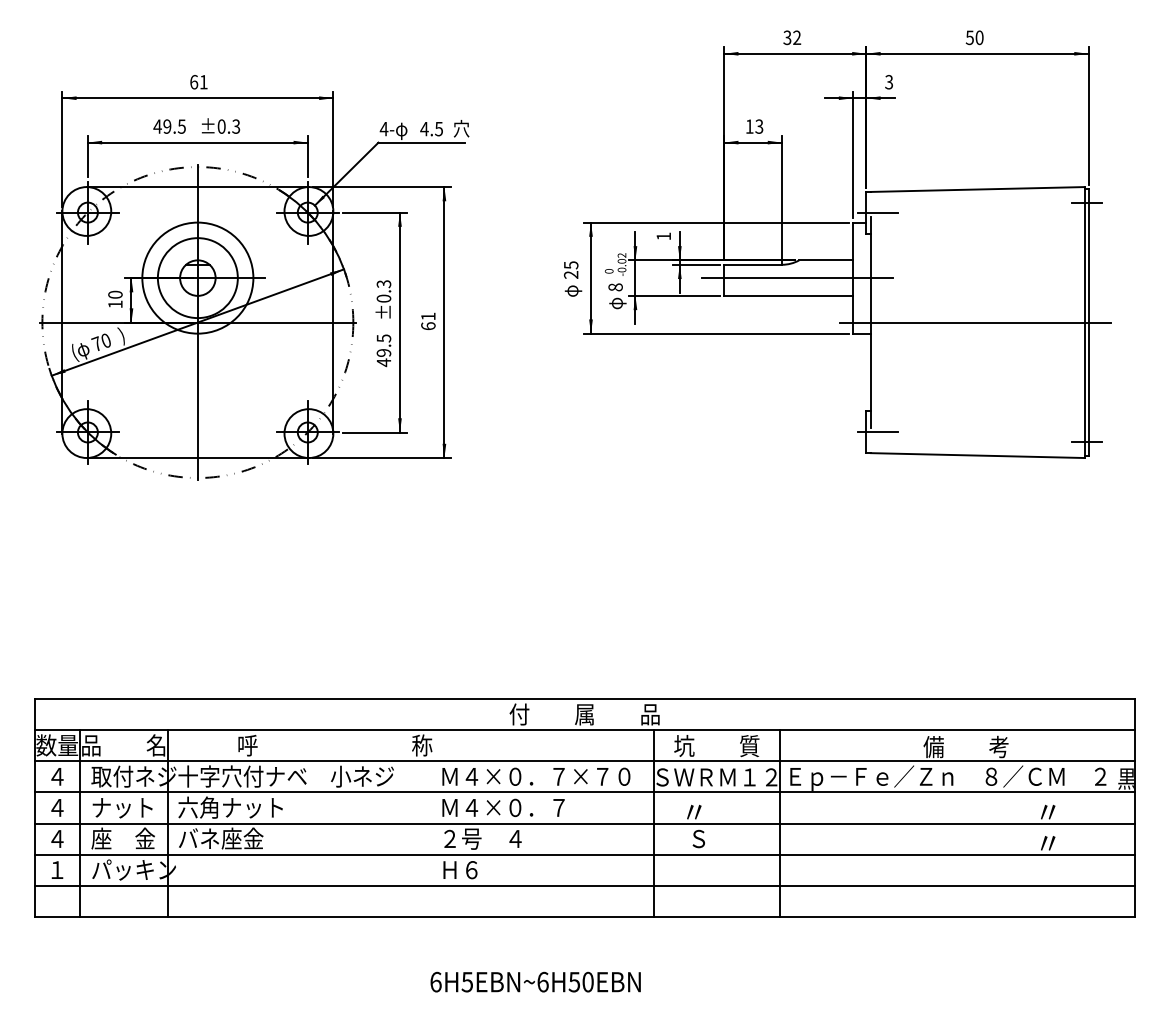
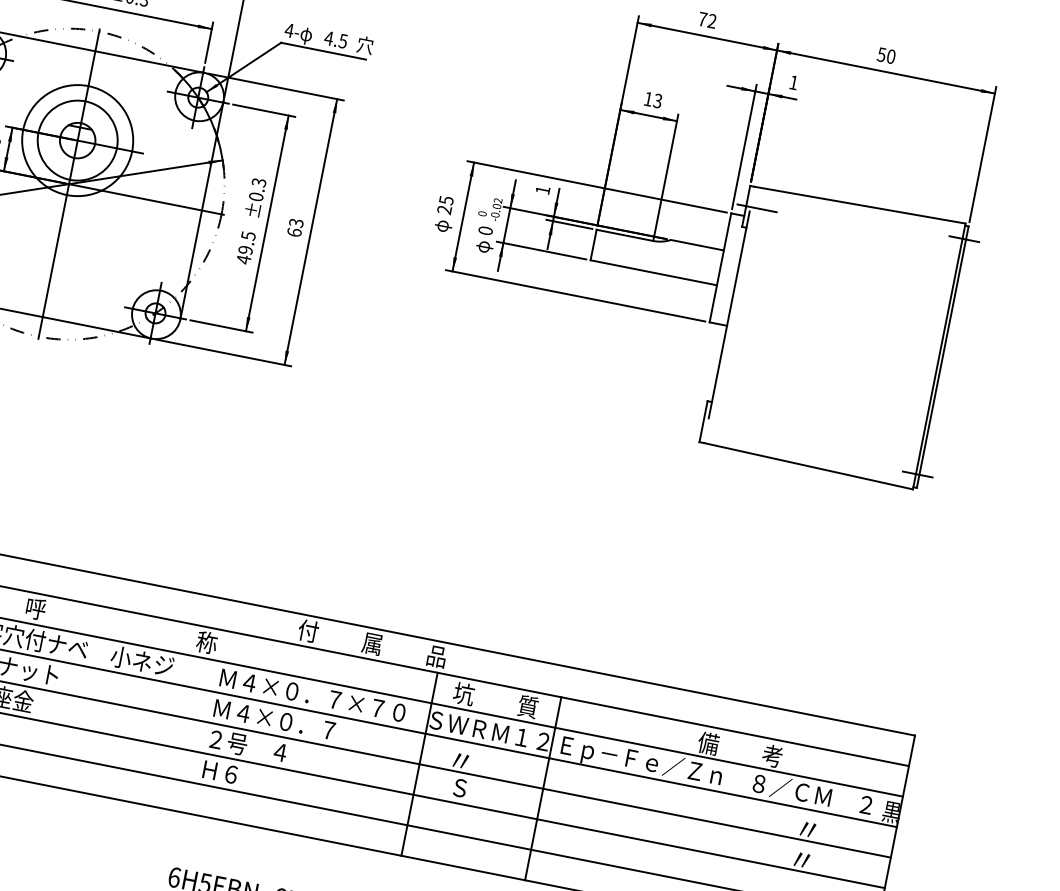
text: (787, 37) -> (702, 19), 32 -> 72
text: (888, 82) -> (793, 82), 3 -> 1
line: (797, 278) -> (665, 257), removed
text: (615, 287) -> (485, 230), 8 -> 0
text: (428, 316) -> (296, 223), 61 -> 63
line: (974, 322) -> (830, 334), removed
line: (877, 432) -> (714, 424), removed

